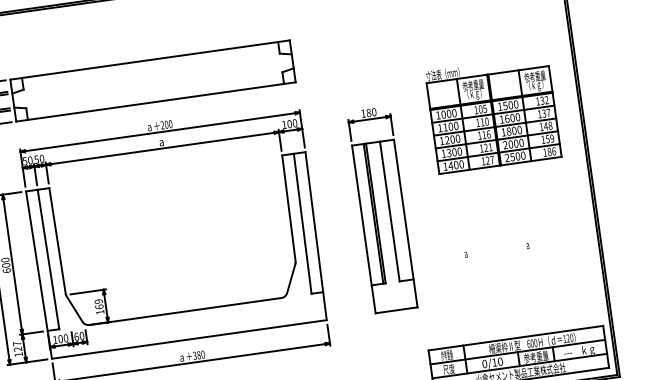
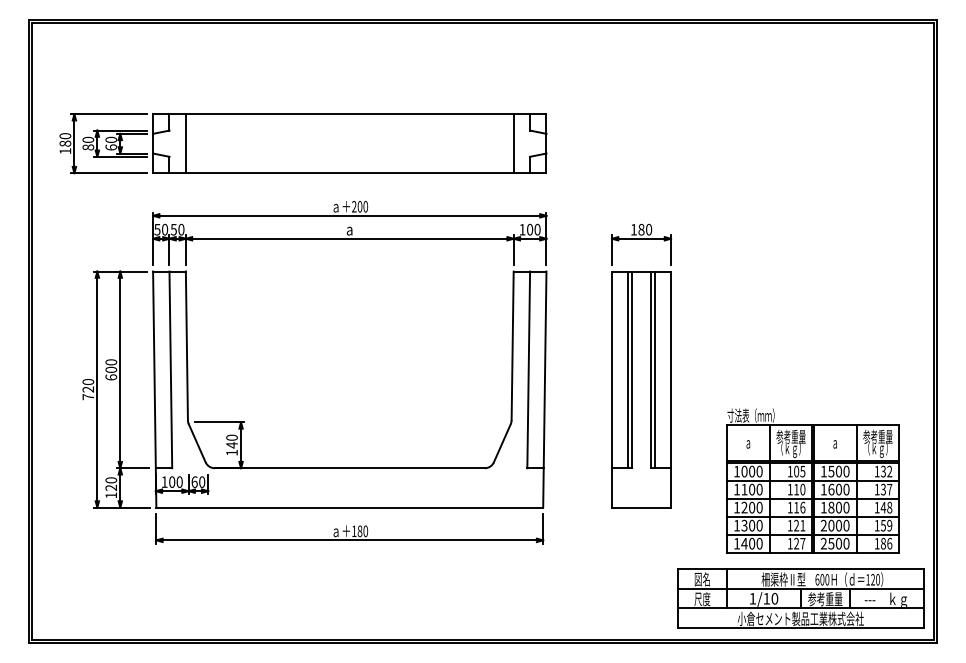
line: (269, 64) -> (513, 143), added
line: (36, 97) -> (185, 143), added
part: (492, 114) -> (812, 480), moved
line: (392, 210) -> (654, 369), added
text: (98, 304) -> (231, 441), 169 -> 140
text: (17, 344) -> (111, 480), 127 -> 120
text: (195, 355) -> (354, 531), 380 -> 180
text: (447, 355) -> (702, 579), 参考重量 -> 図名
text: (484, 363) -> (752, 598), 0/10 -> 1/10

